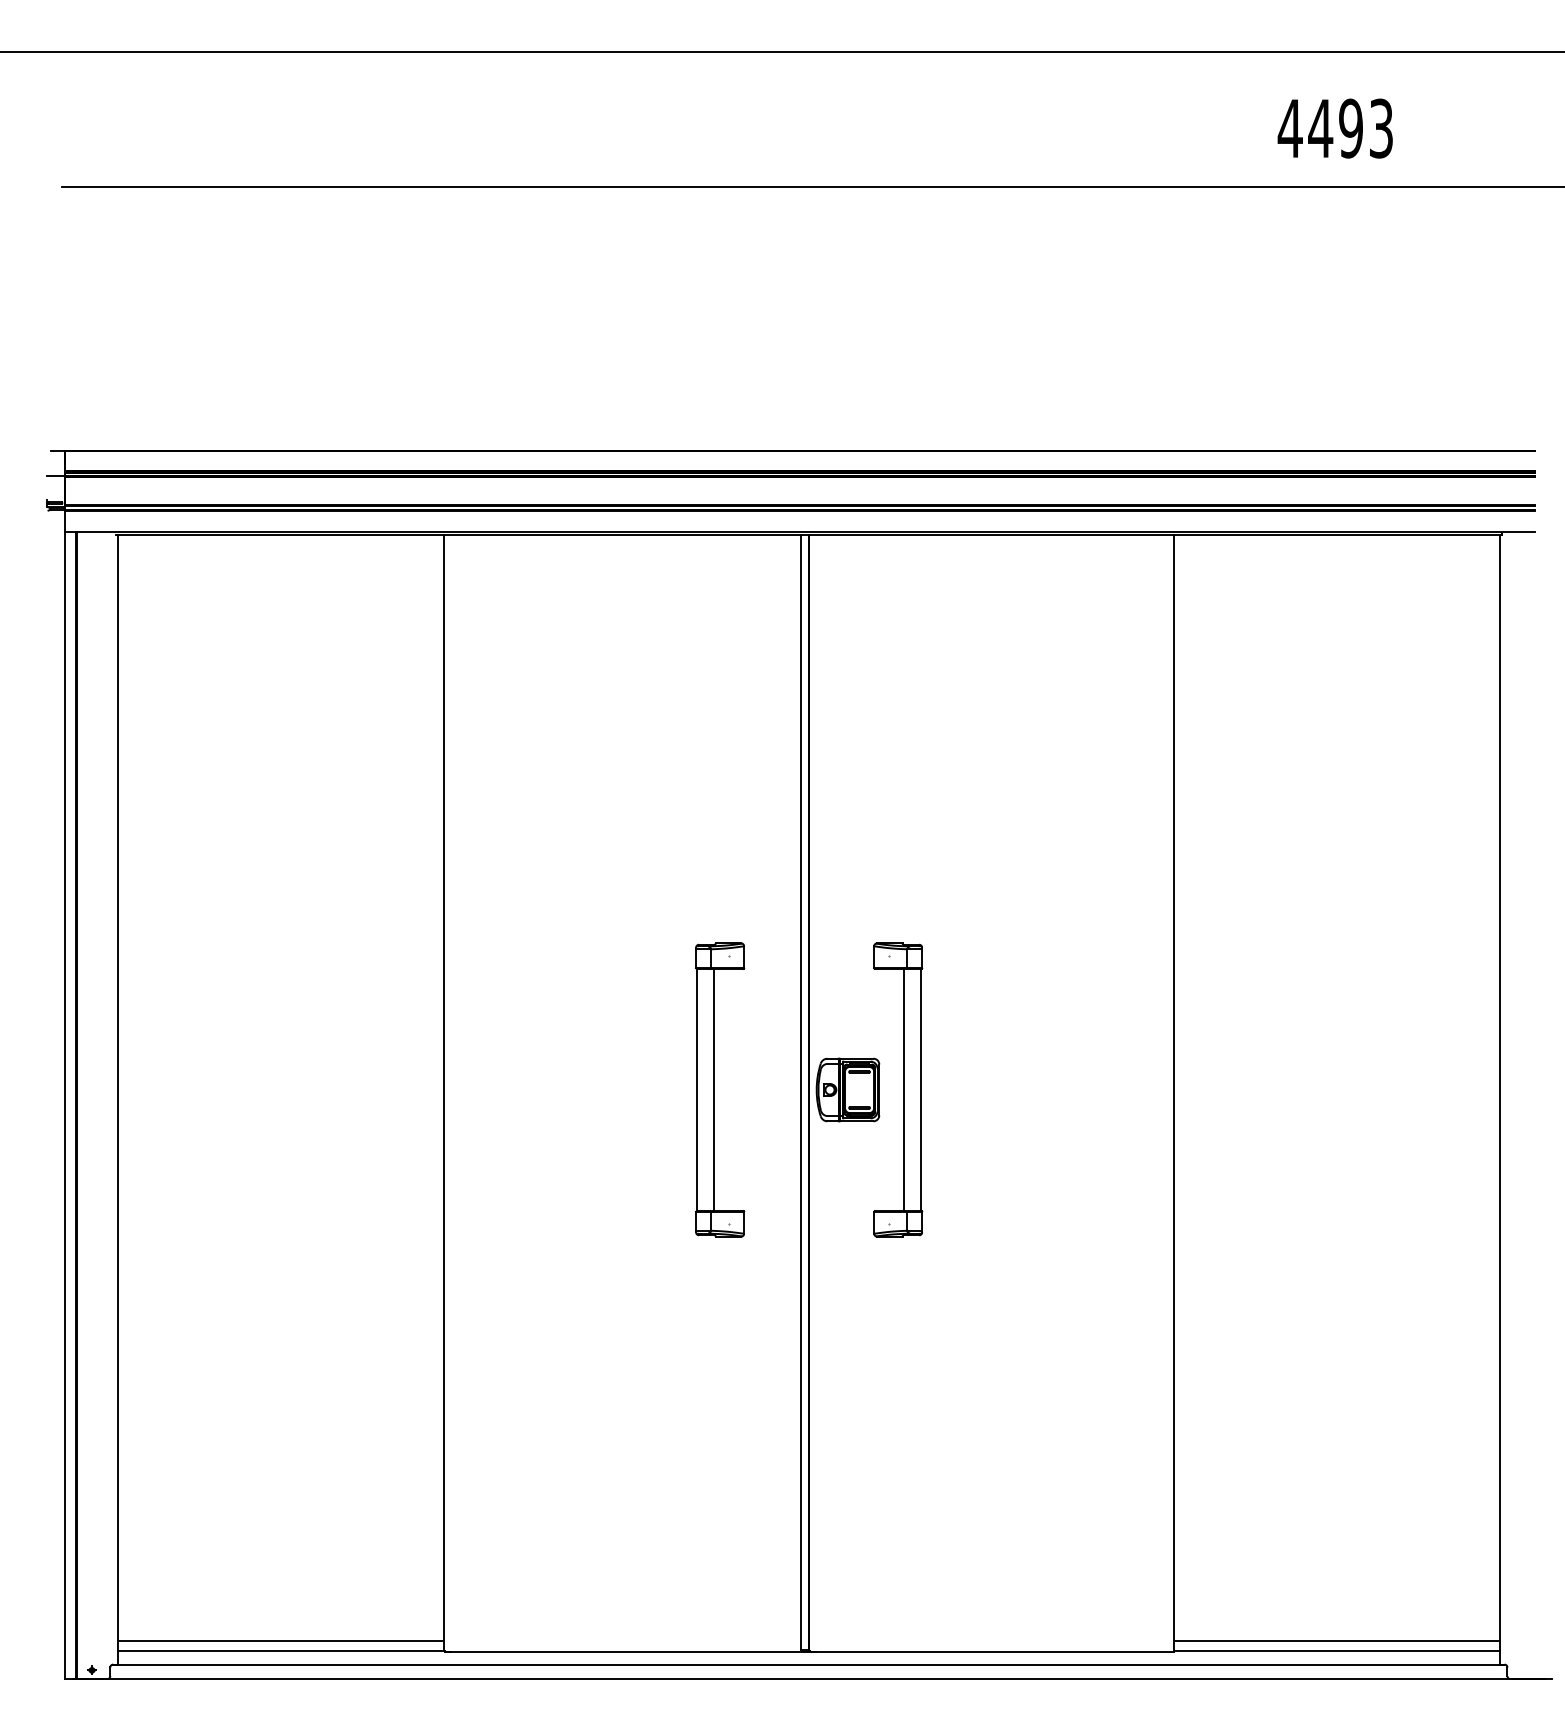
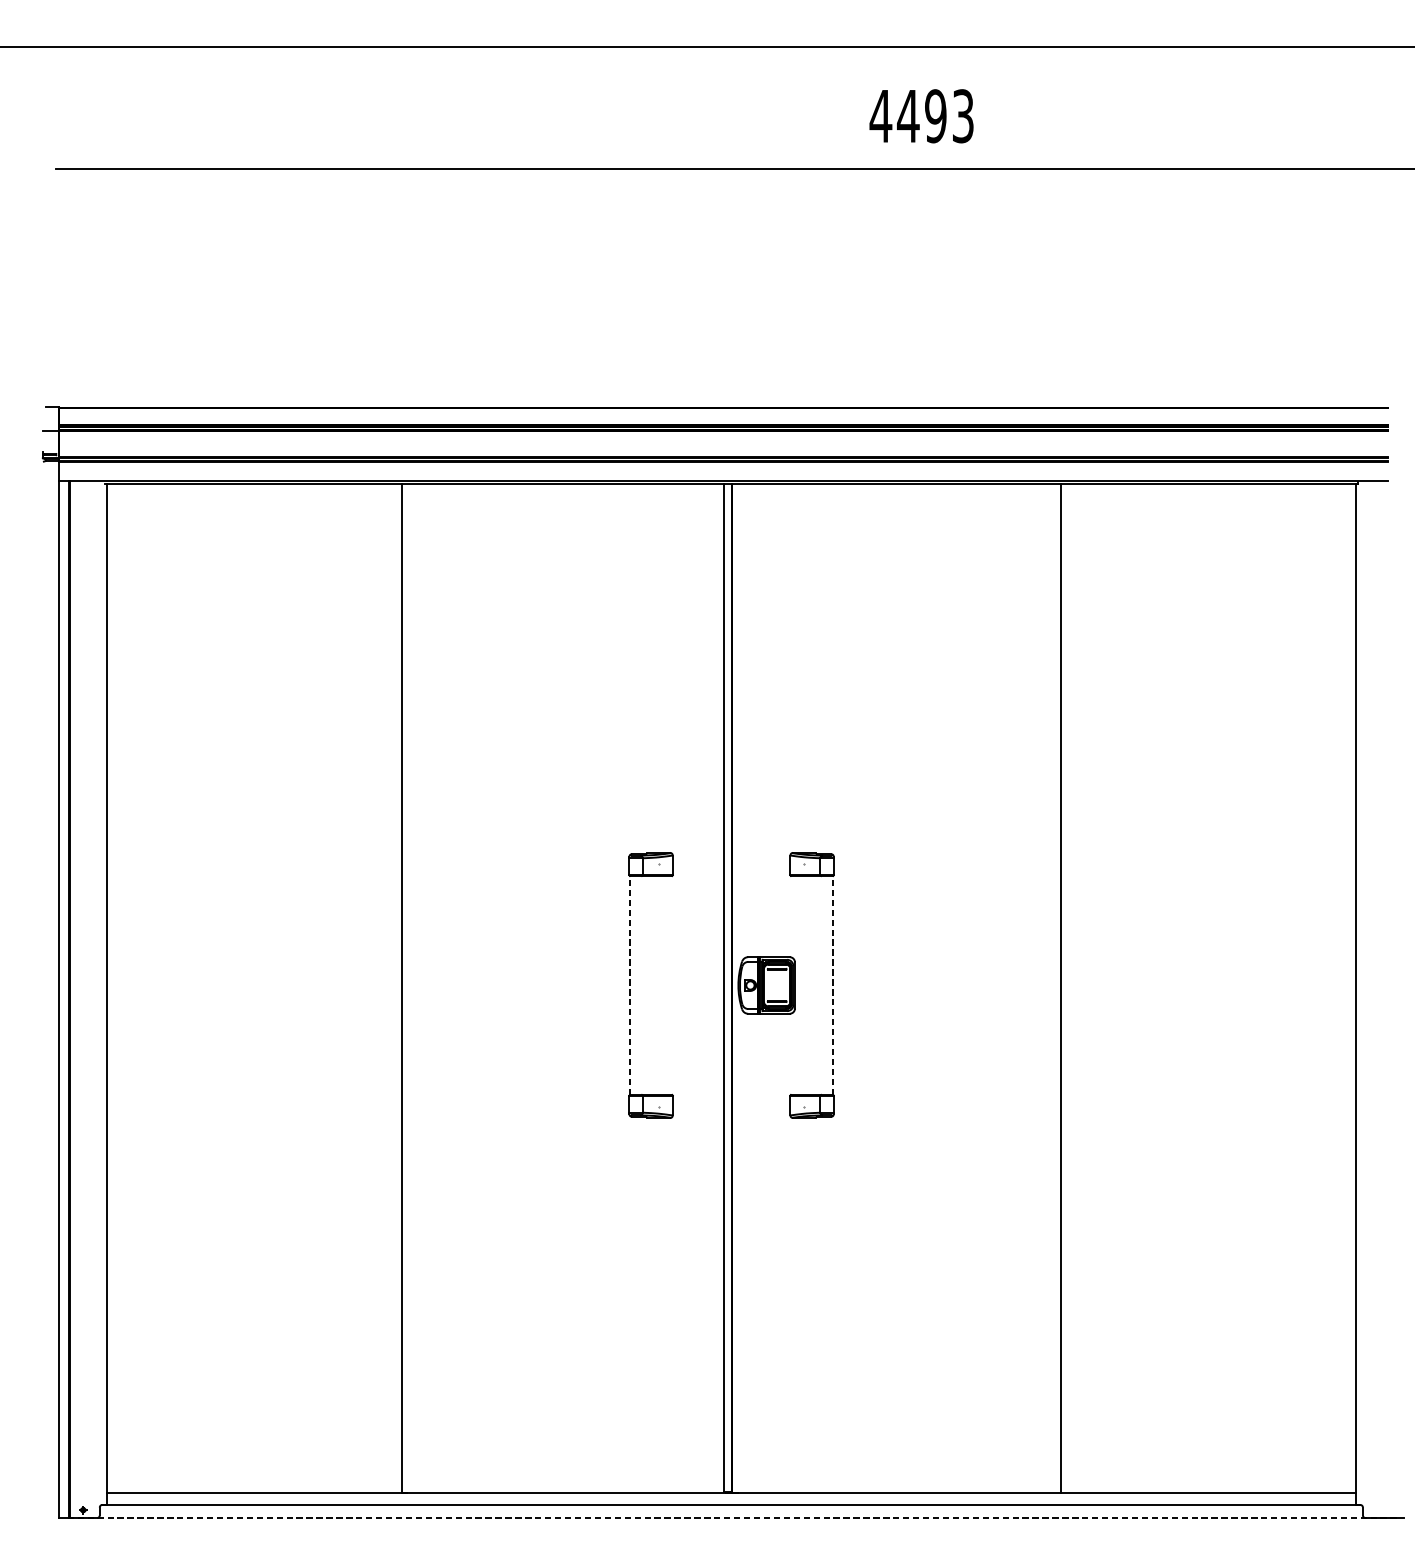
text: (1334, 128) -> (920, 116), moved
line: (697, 1089) -> (630, 985), solid -> dashed
line: (714, 1089) -> (646, 985), removed
line: (903, 1089) -> (816, 985), removed
line: (921, 1089) -> (833, 985), solid -> dashed
line: (281, 1641) -> (254, 1484), removed
line: (1336, 1641) -> (1208, 1484), removed
line: (808, 1679) -> (731, 1518), solid -> dashed

